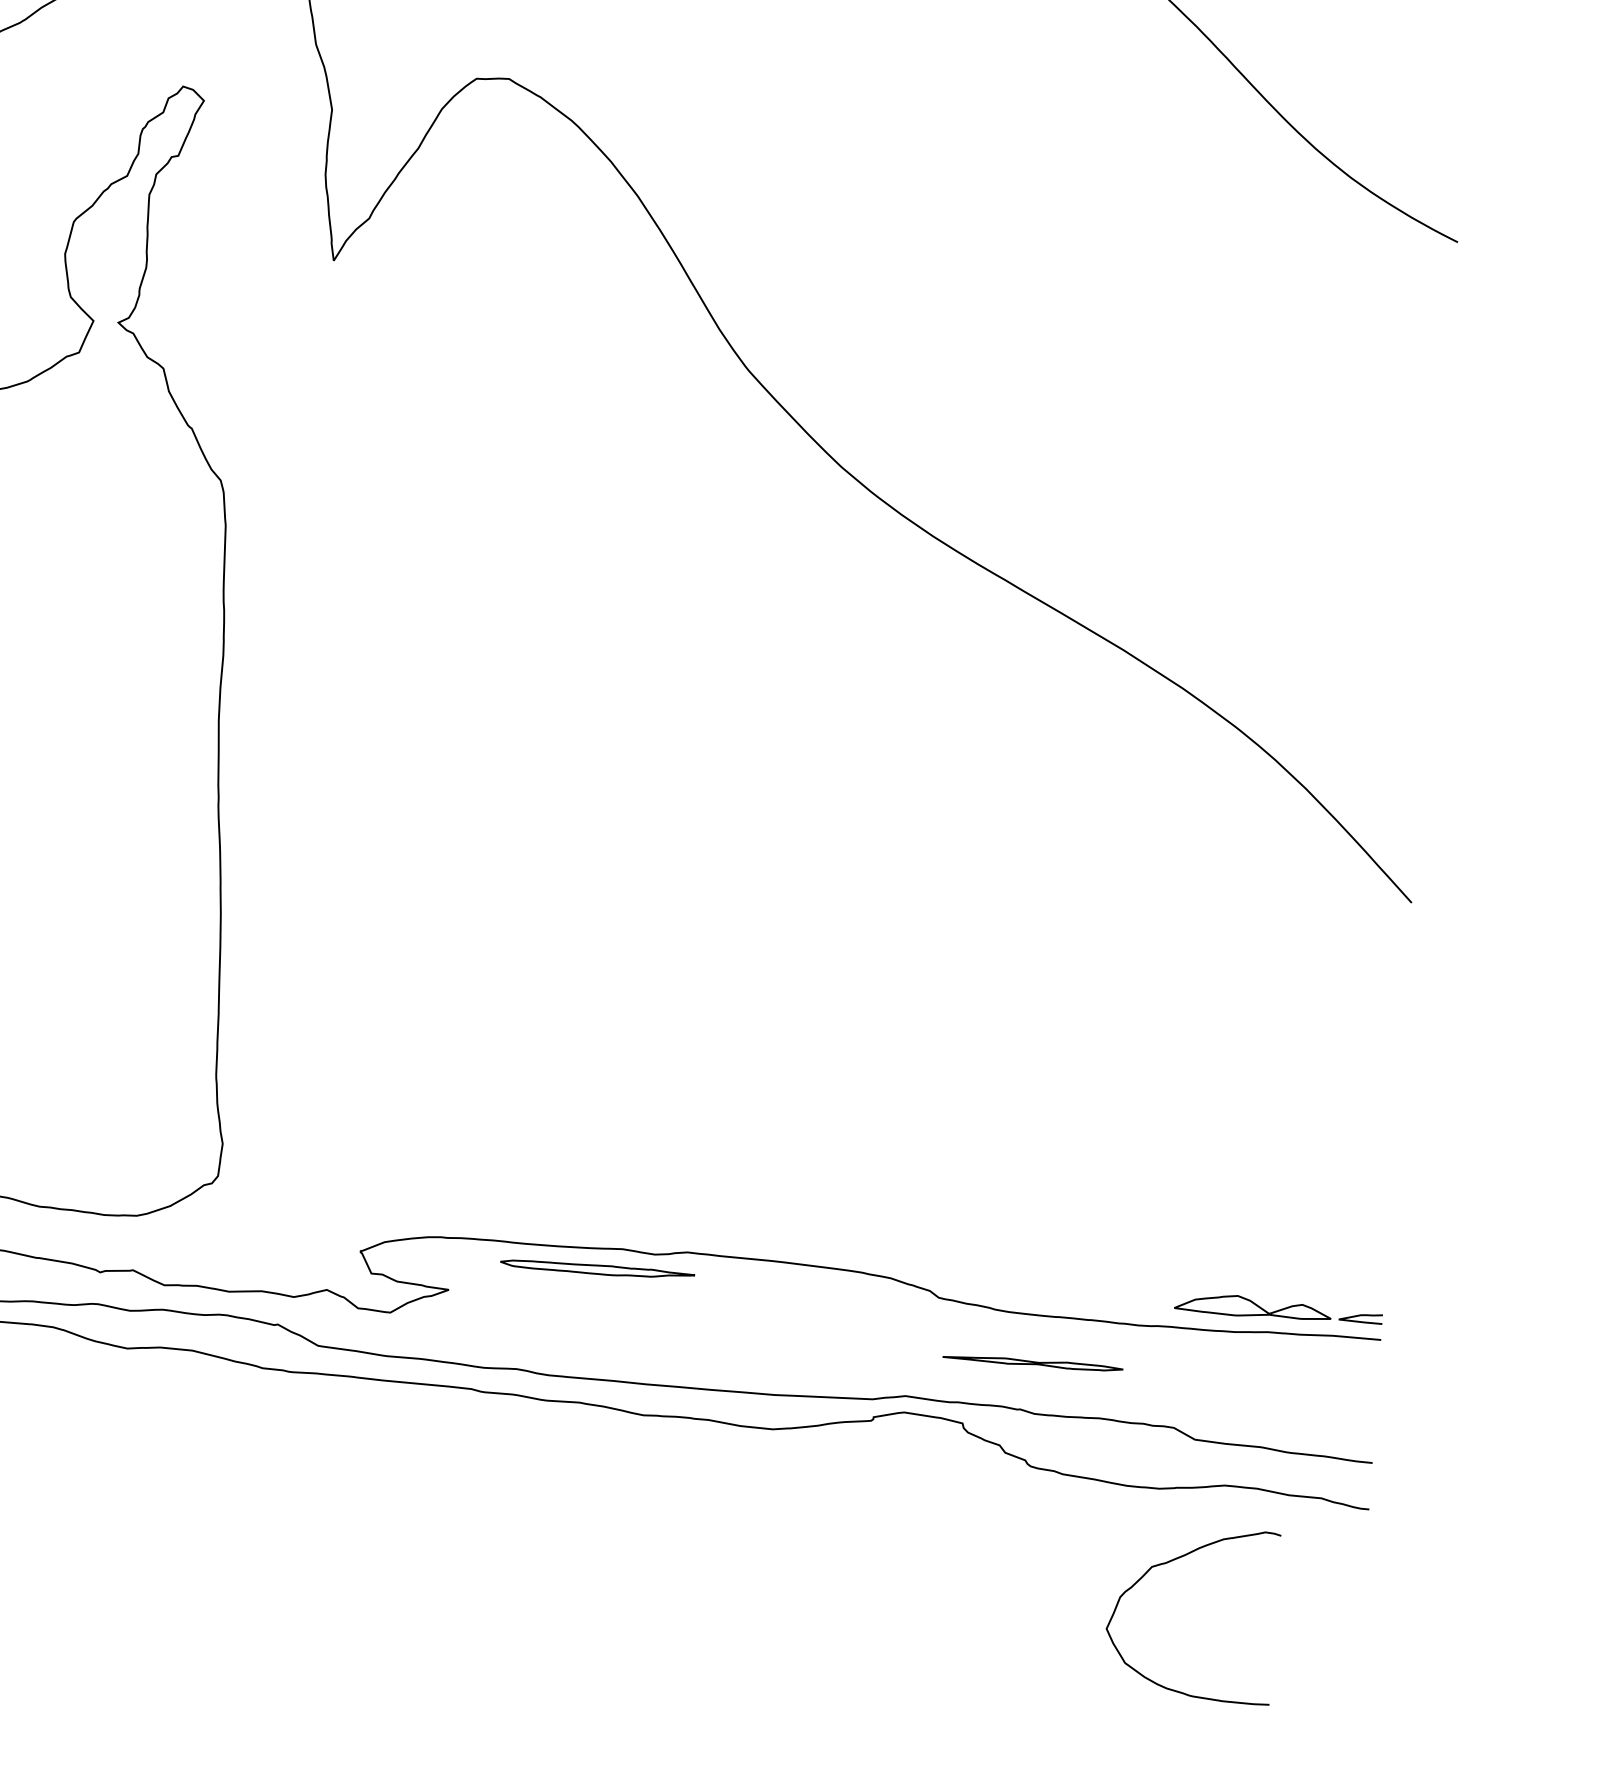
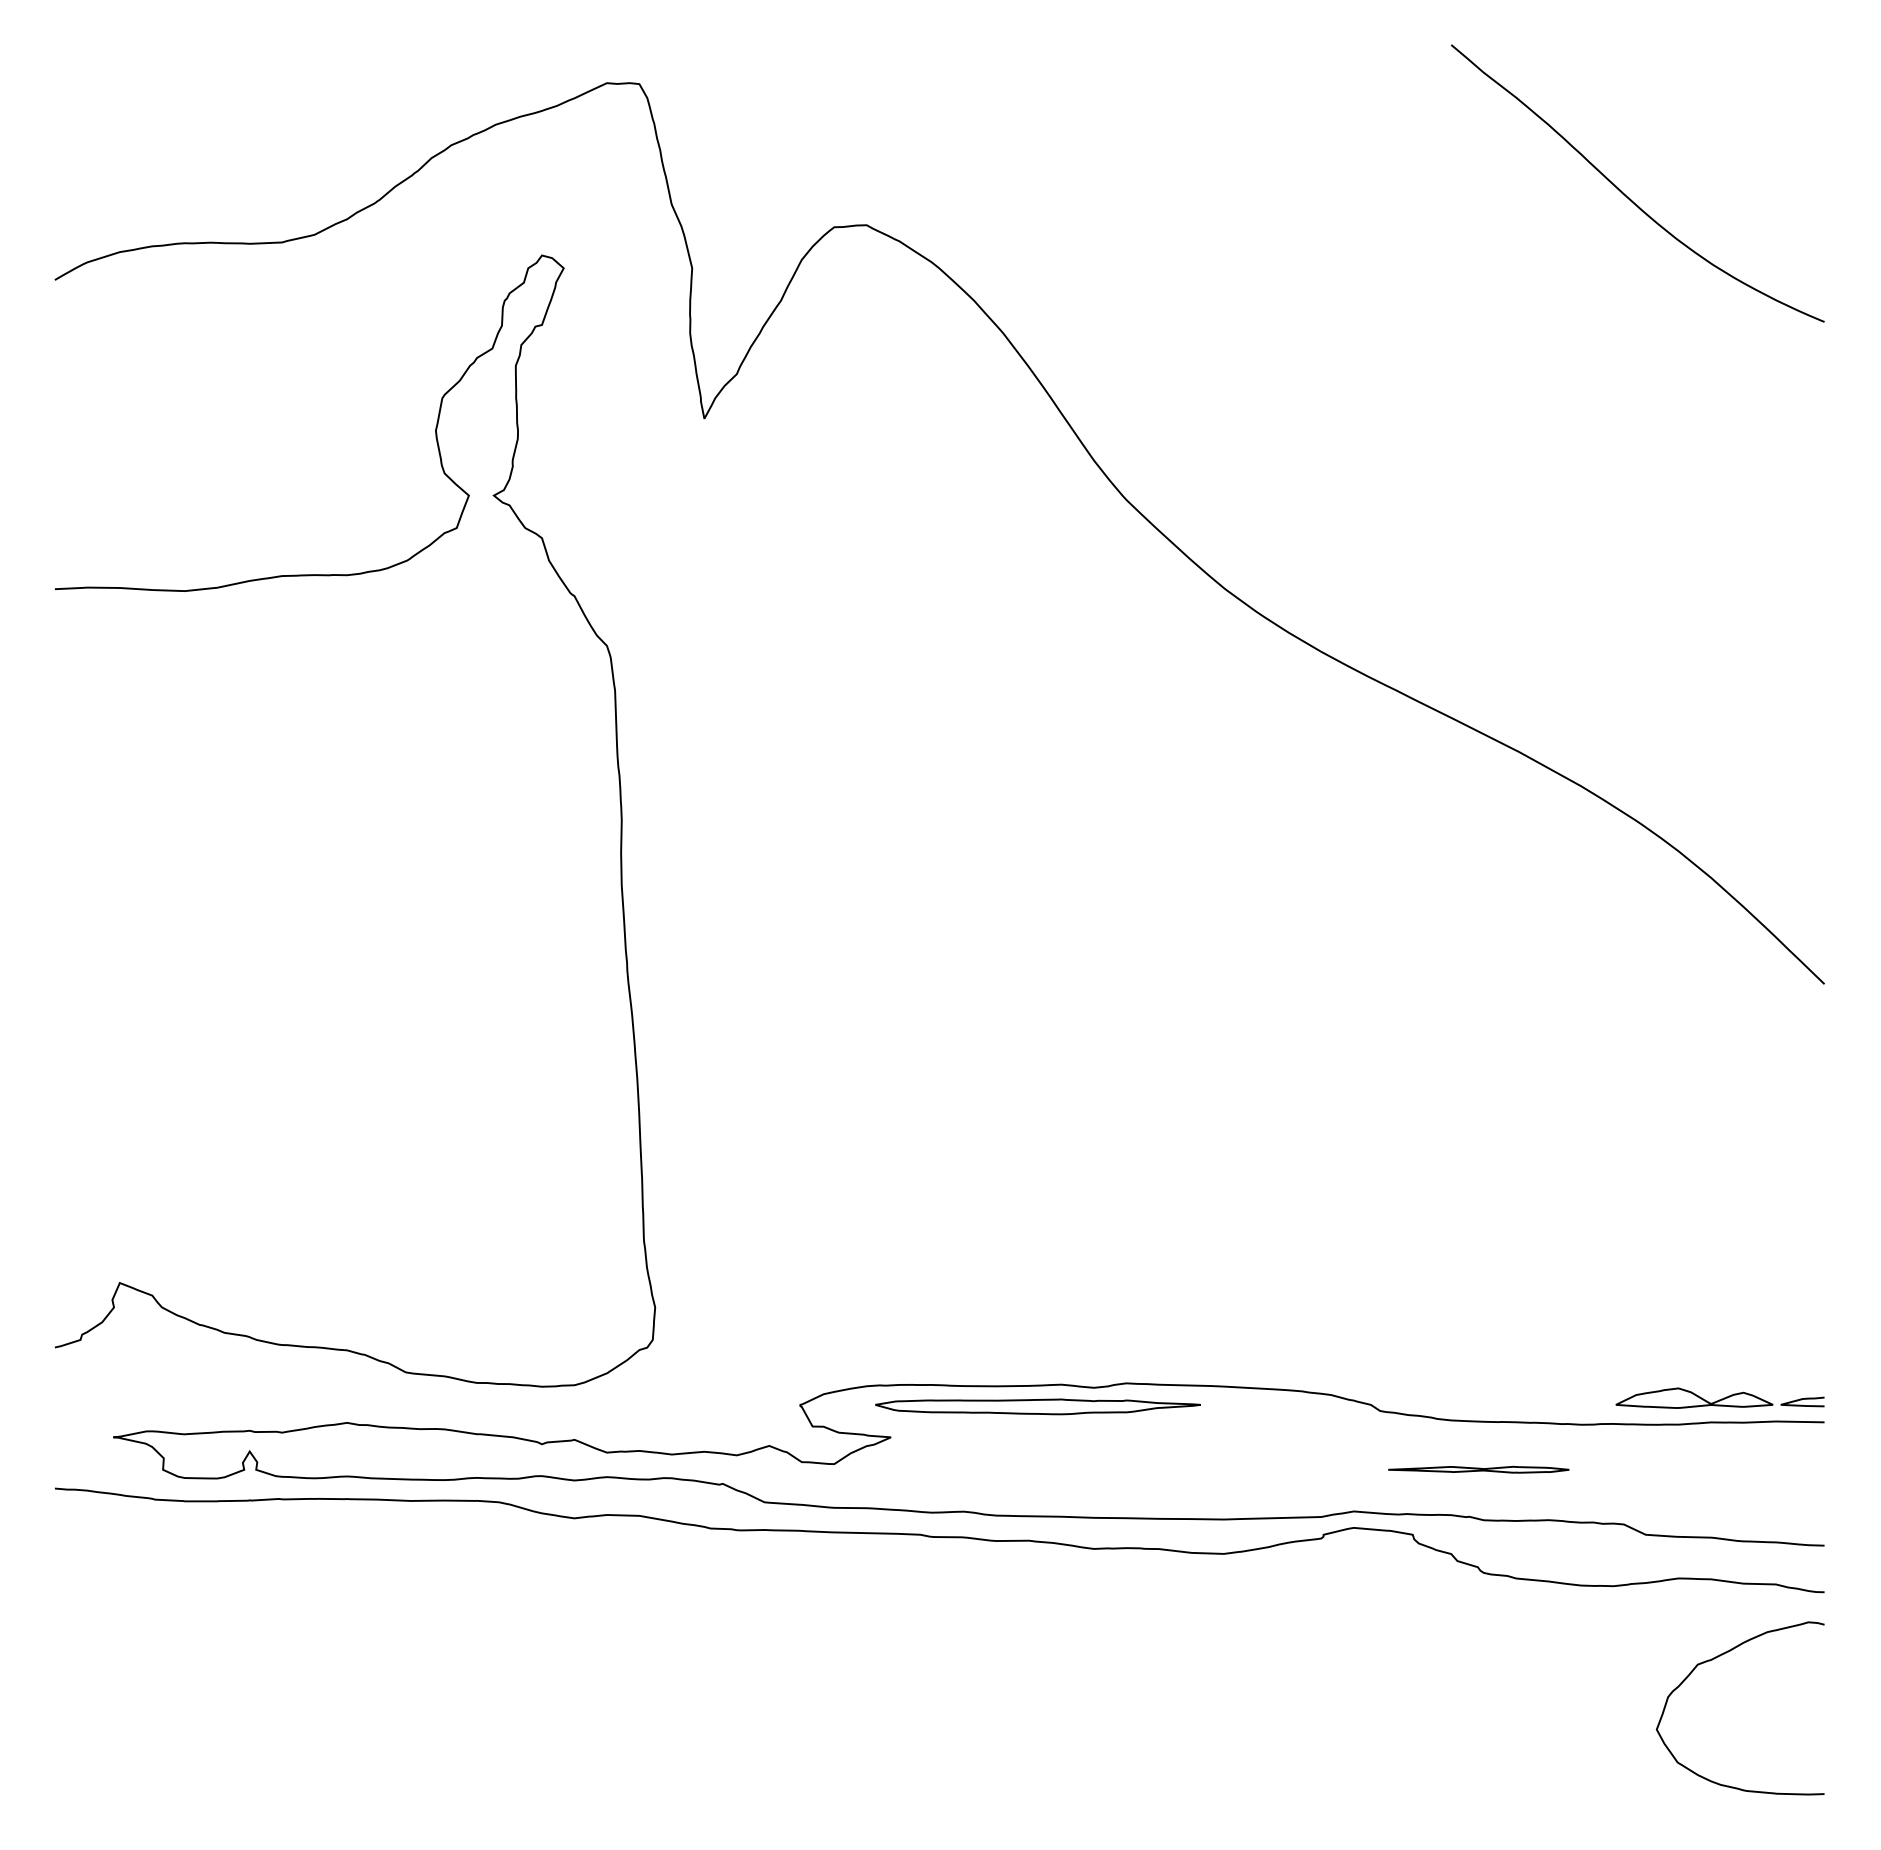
part: (597, 1269) -> (1037, 1406), size x1.67
curve: (1169, 1562) -> (1714, 1659), moved

